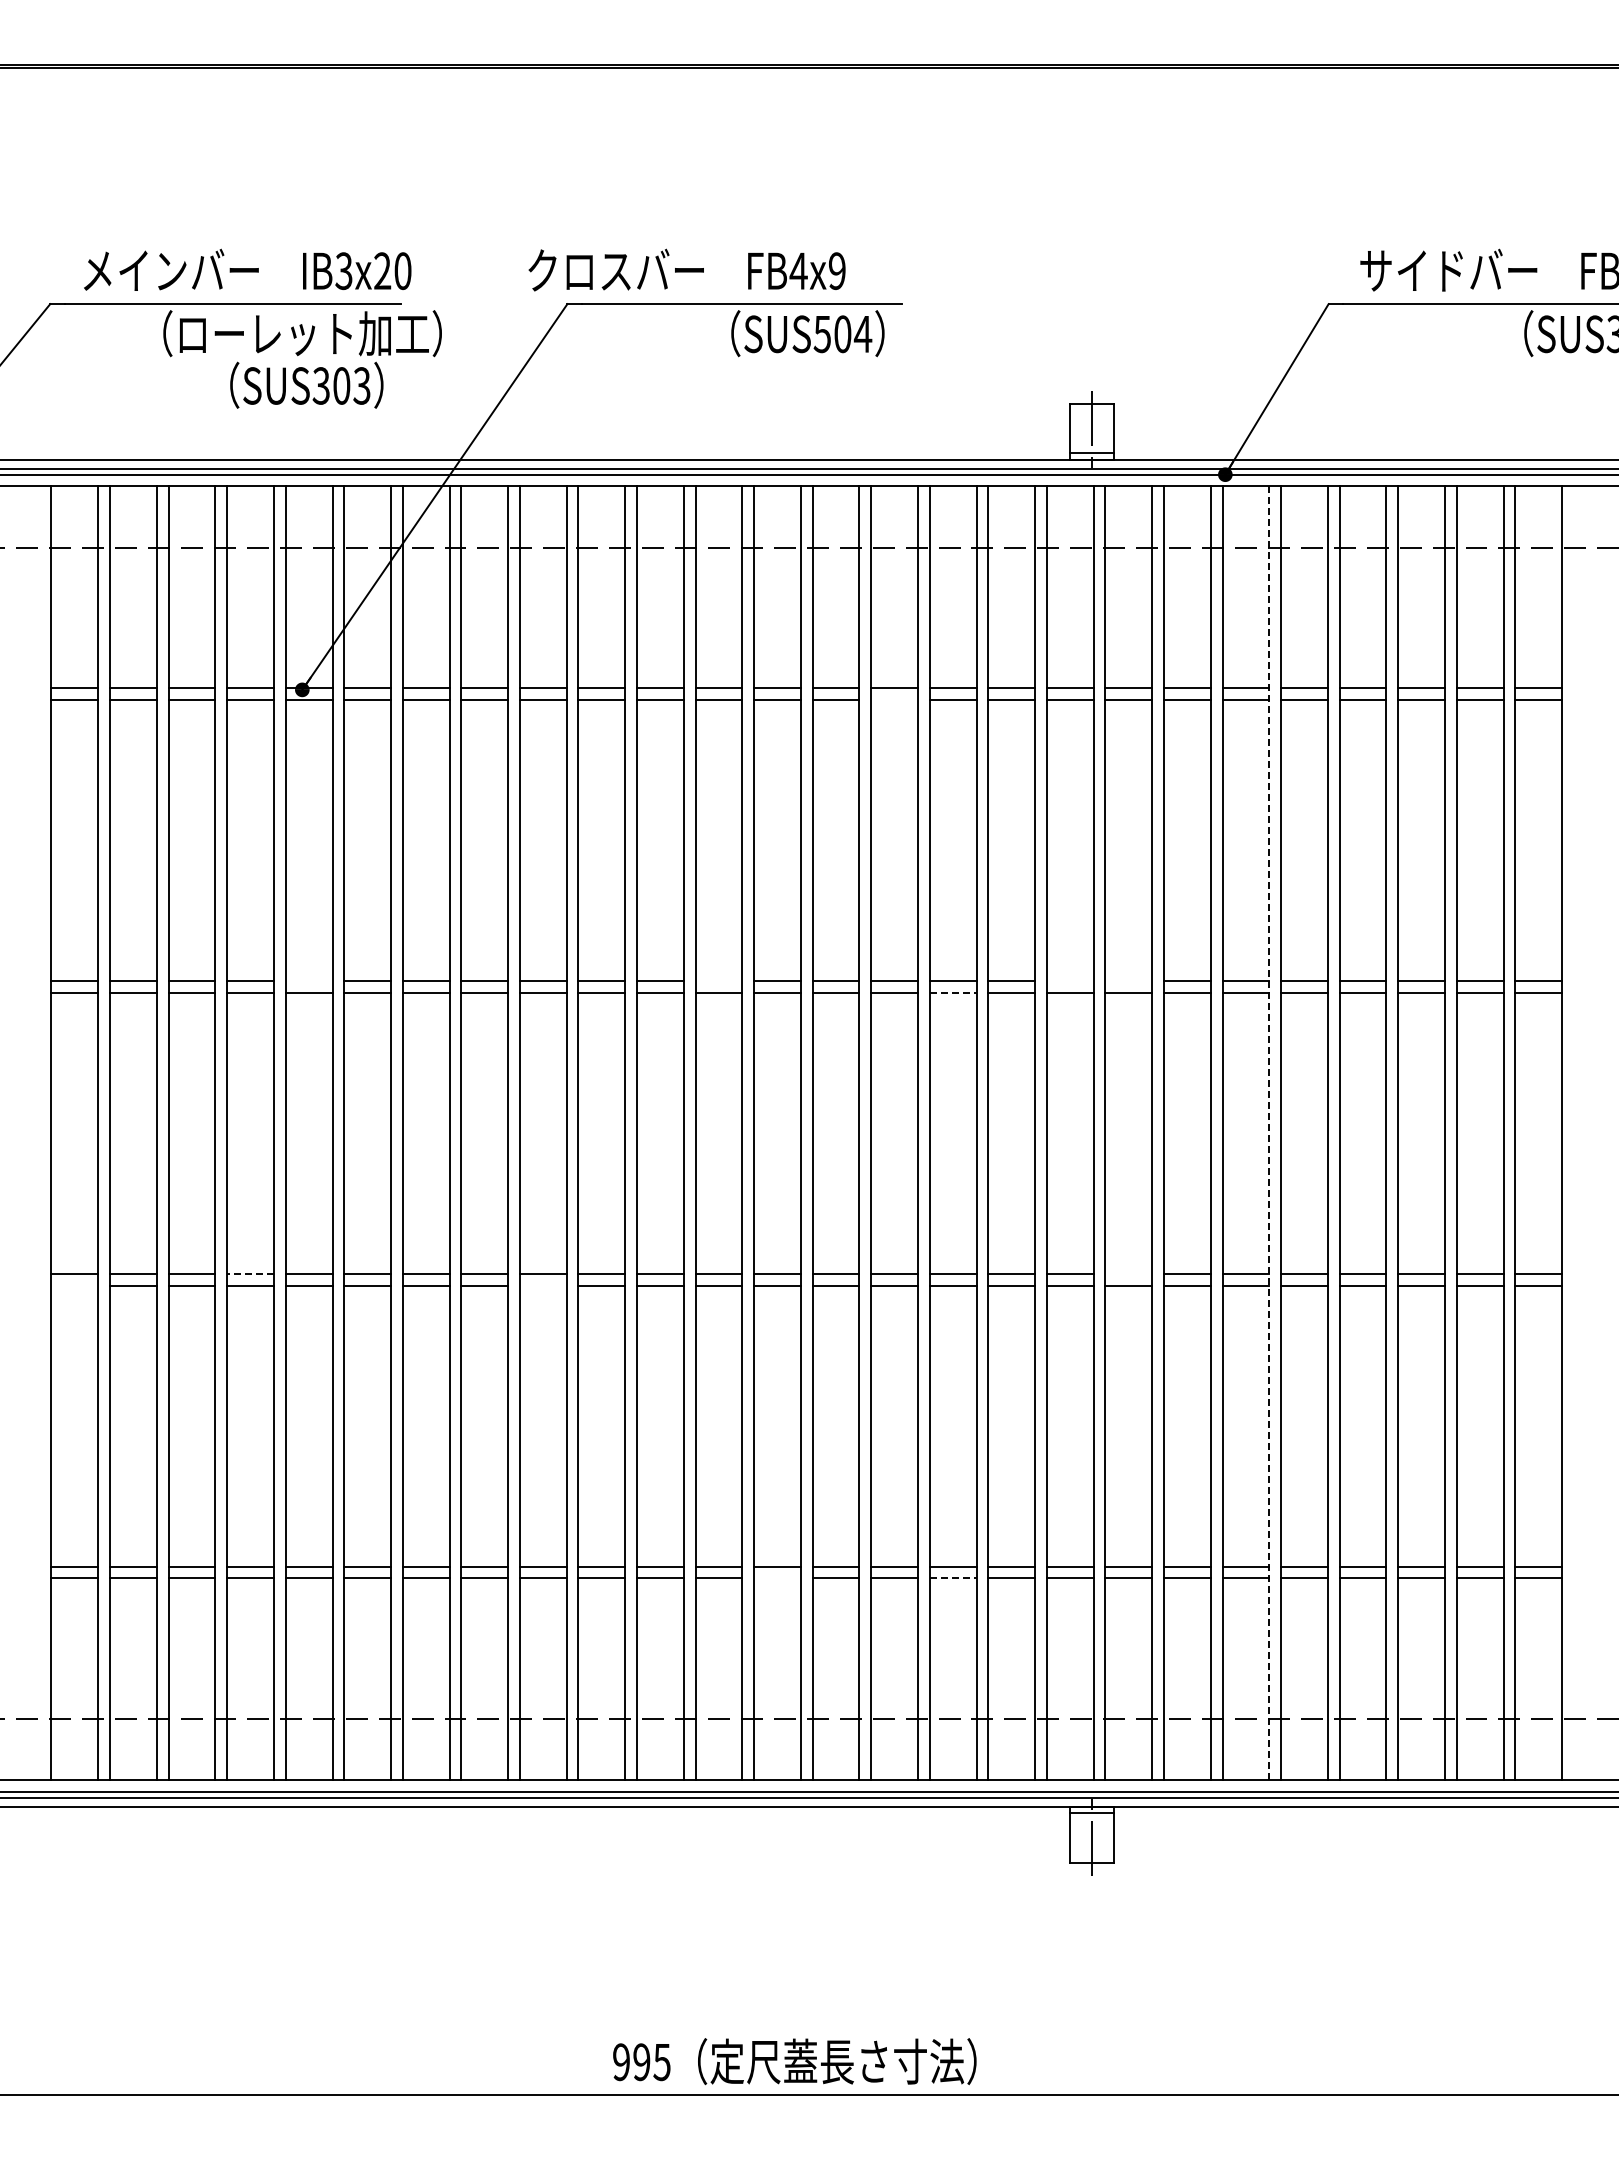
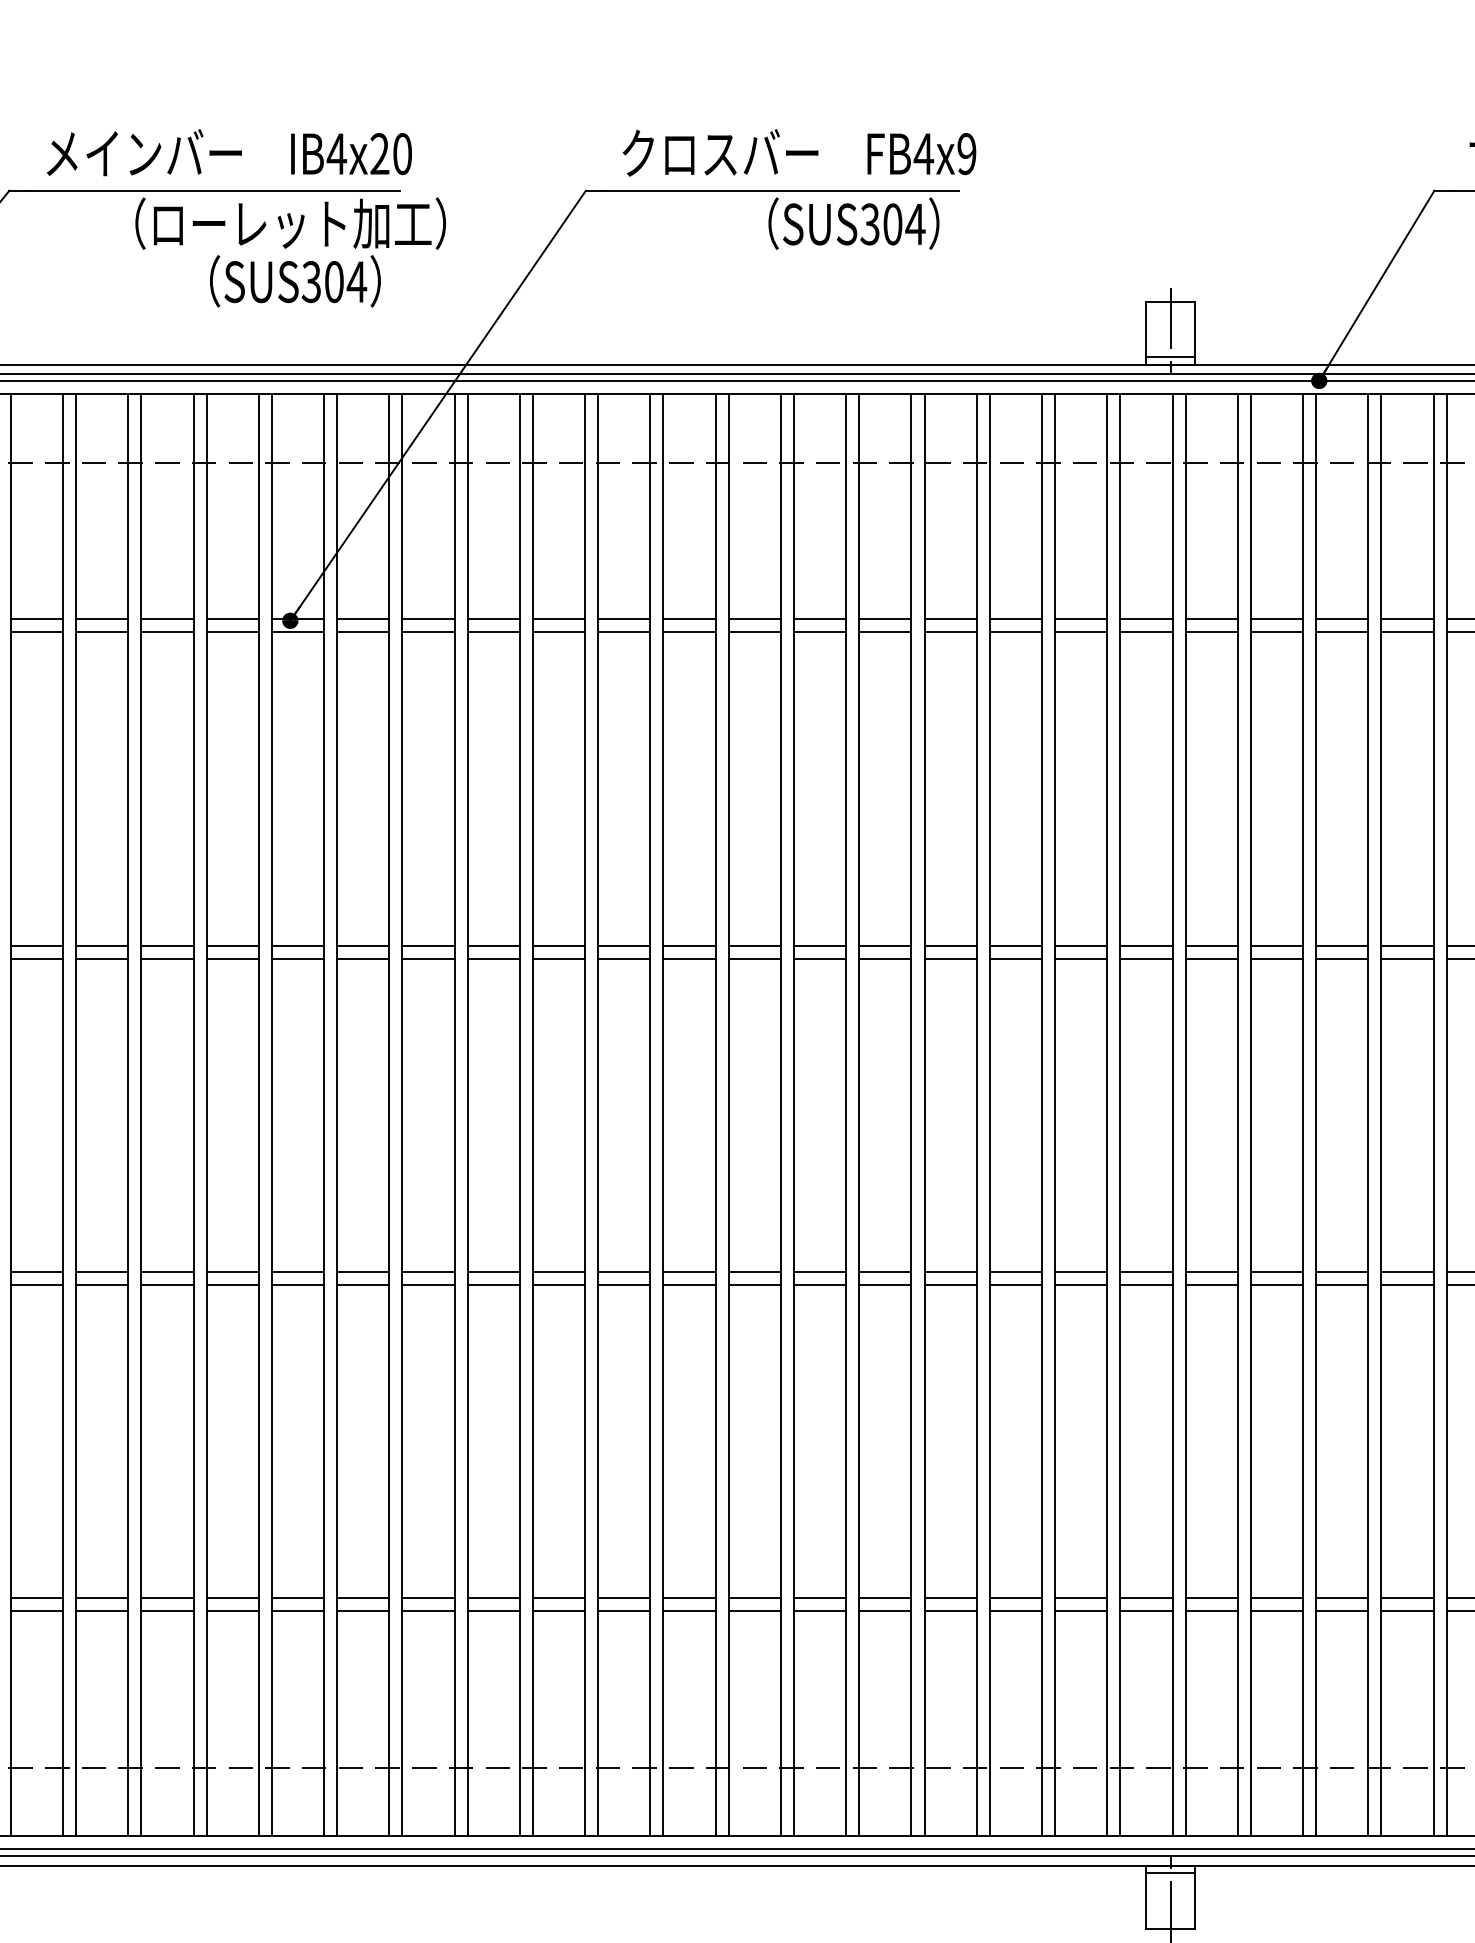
text: (686, 269) -> (798, 152), moved
text: (343, 271) -> (336, 154), IB3x20 -> IB4x20
text: (821, 333) -> (869, 223), SUS504 -> SUS304
text: (361, 385) -> (356, 281), SUS303 -> SUS304
line: (894, 700) -> (950, 632), added
line: (308, 981) -> (297, 945), added
line: (718, 981) -> (754, 945), added
line: (1069, 981) -> (1145, 945), added
line: (1128, 981) -> (1211, 945), added
line: (953, 992) -> (1016, 958), dashed -> solid
line: (1269, 1133) -> (1368, 1115), dashed -> solid
line: (250, 1273) -> (232, 1271), dashed -> solid
line: (1128, 1273) -> (1211, 1271), added
line: (74, 1285) -> (36, 1284), added
line: (542, 1285) -> (558, 1284), added
line: (777, 1578) -> (820, 1611), added
line: (953, 1578) -> (1016, 1611), dashed -> solid

